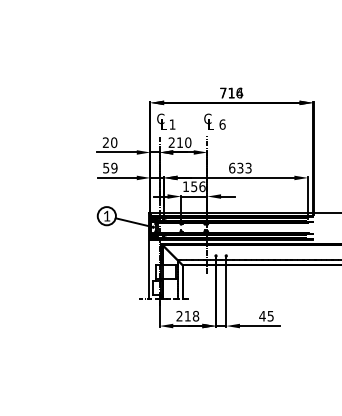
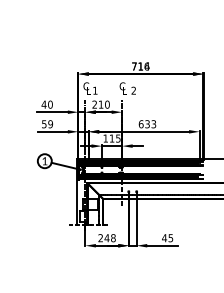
text: (222, 124) -> (133, 90), 6 -> 2
text: (105, 142) -> (43, 104), 20 -> 40
text: (198, 186) -> (115, 138), 156 -> 115
text: (187, 316) -> (106, 238), 218 -> 248

